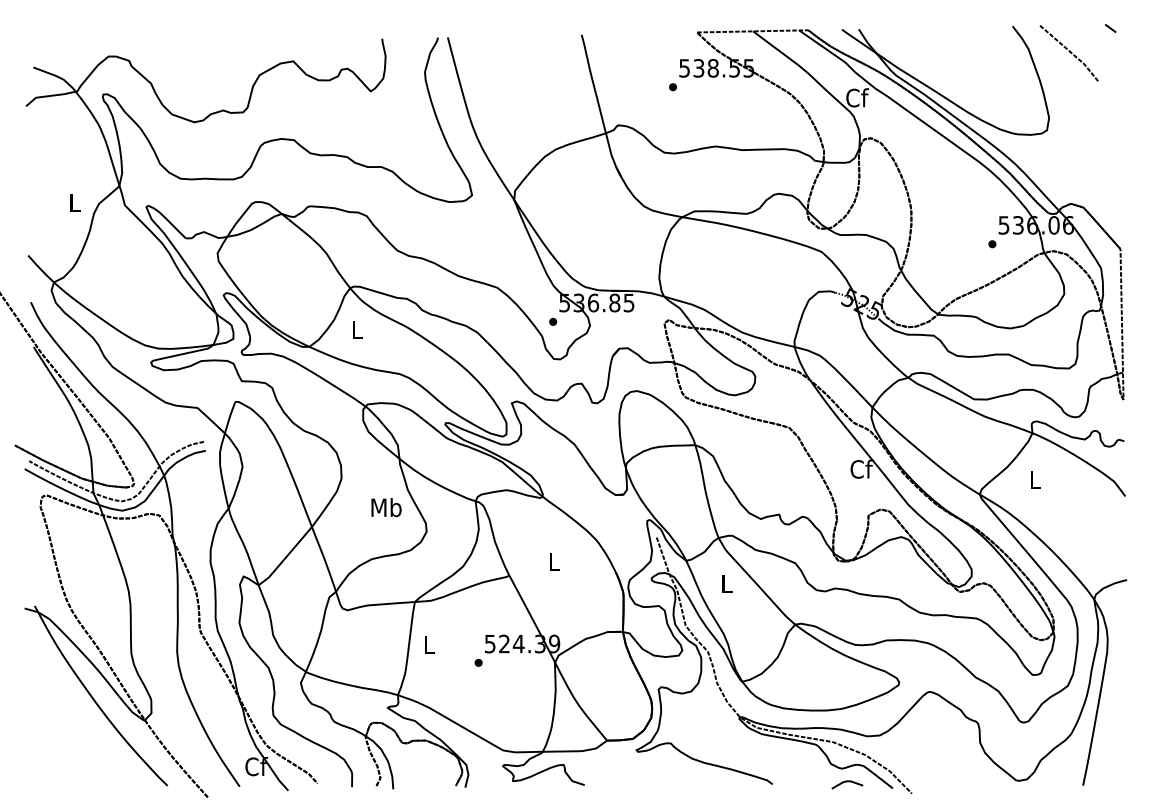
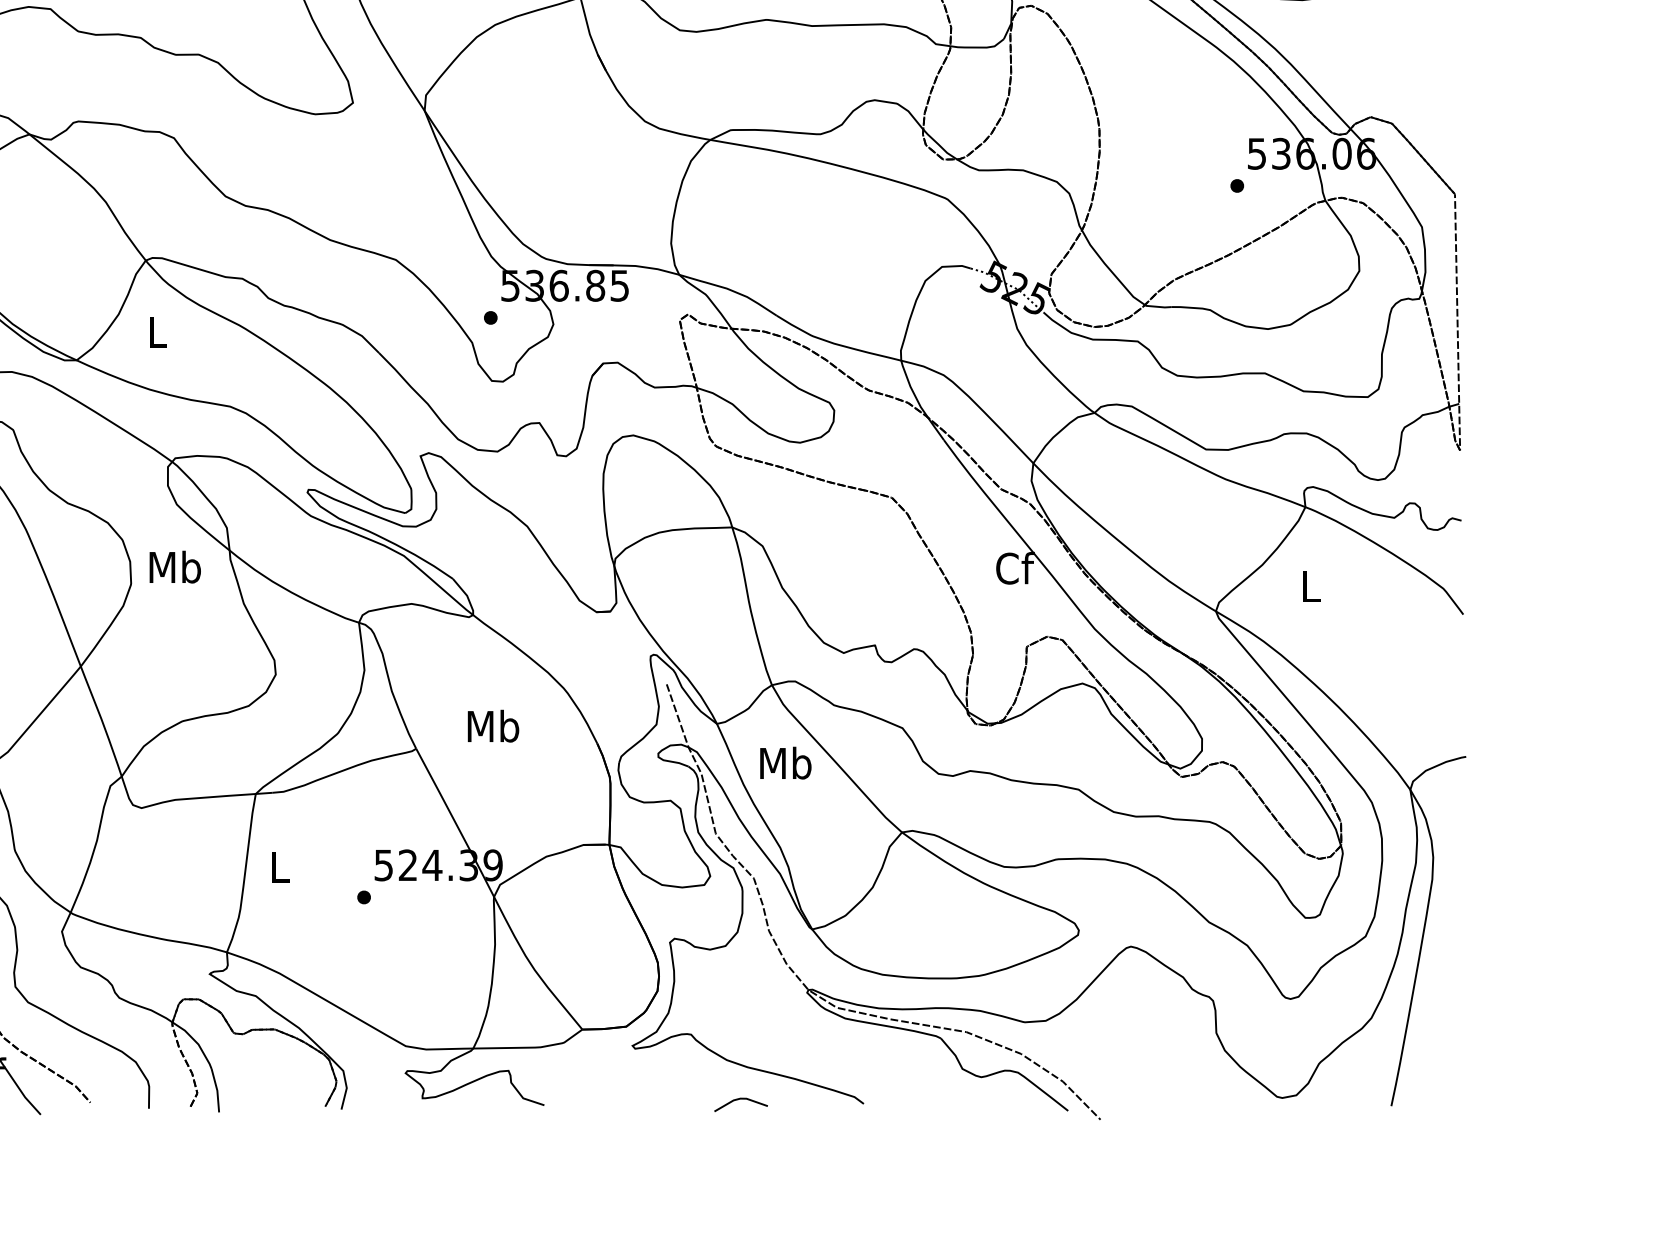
text: (386, 507) -> (175, 567), moved
text: (554, 561) -> (493, 725), L -> Mb
text: (726, 583) -> (785, 762), L -> Mb
line: (847, 782) -> (741, 1100), moved

